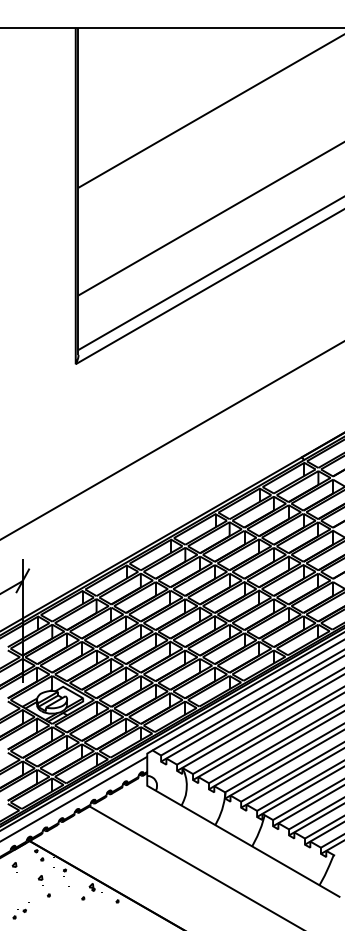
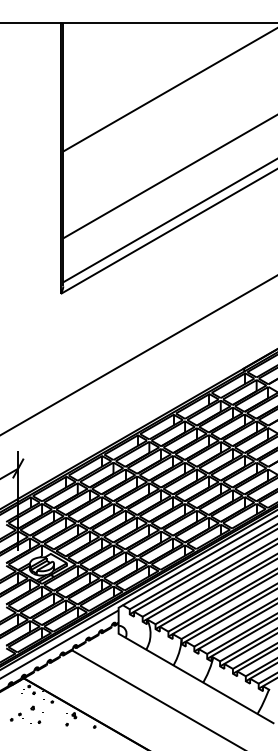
part: (14, 867) -> (11, 699), removed
part: (19, 913) -> (15, 716), moved

